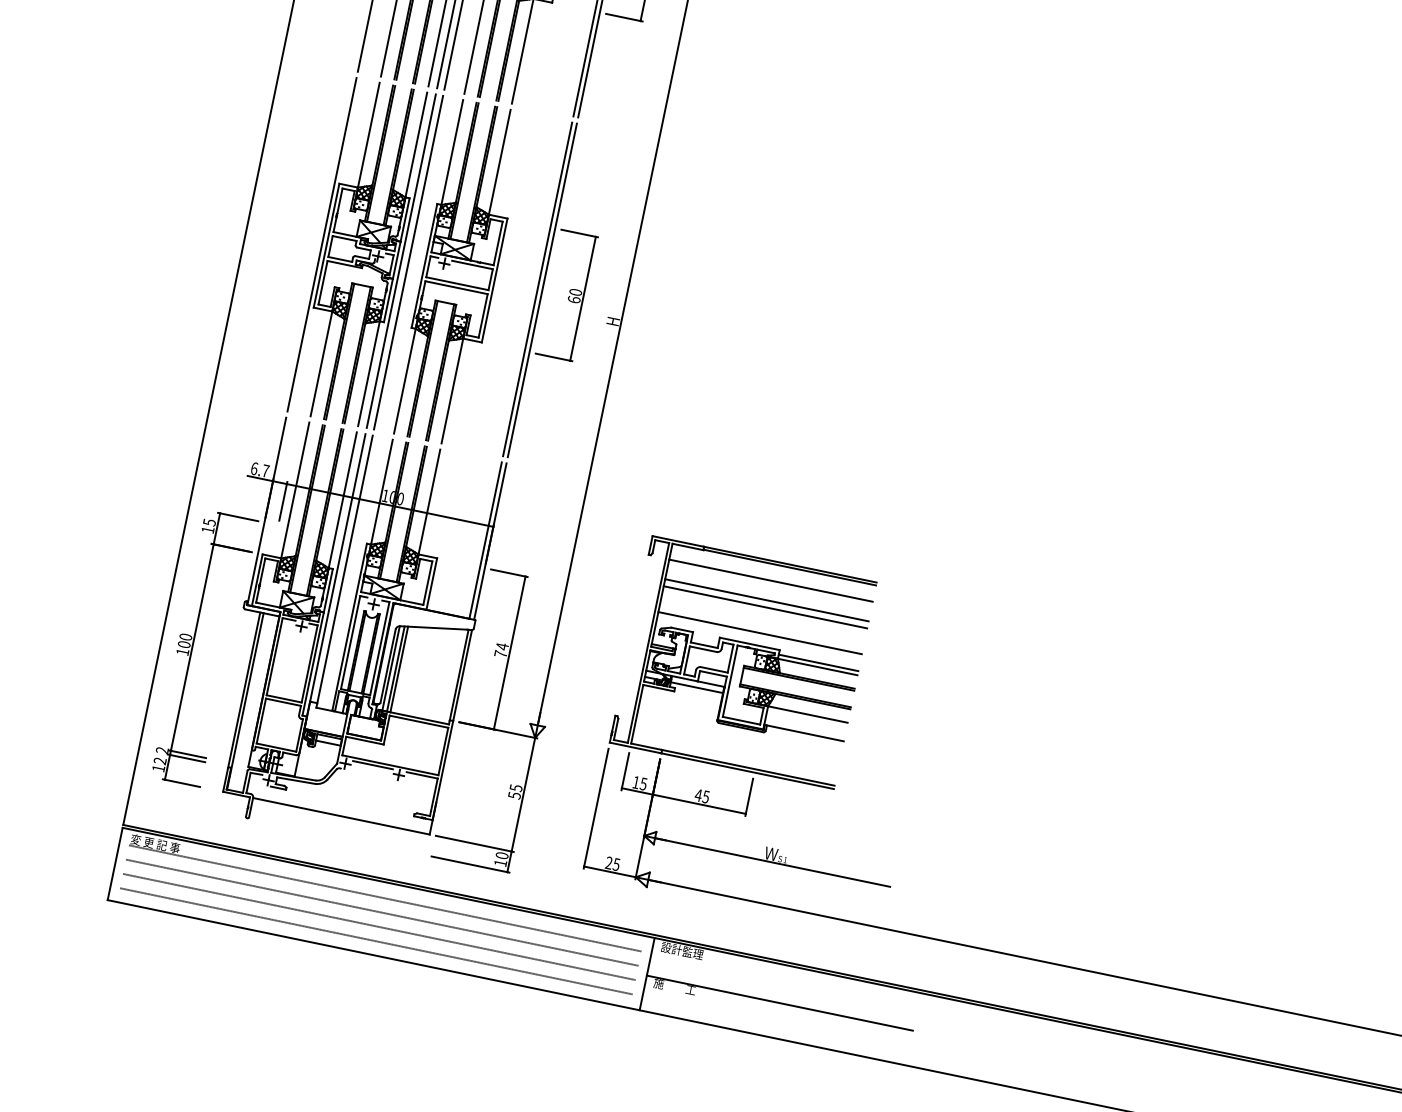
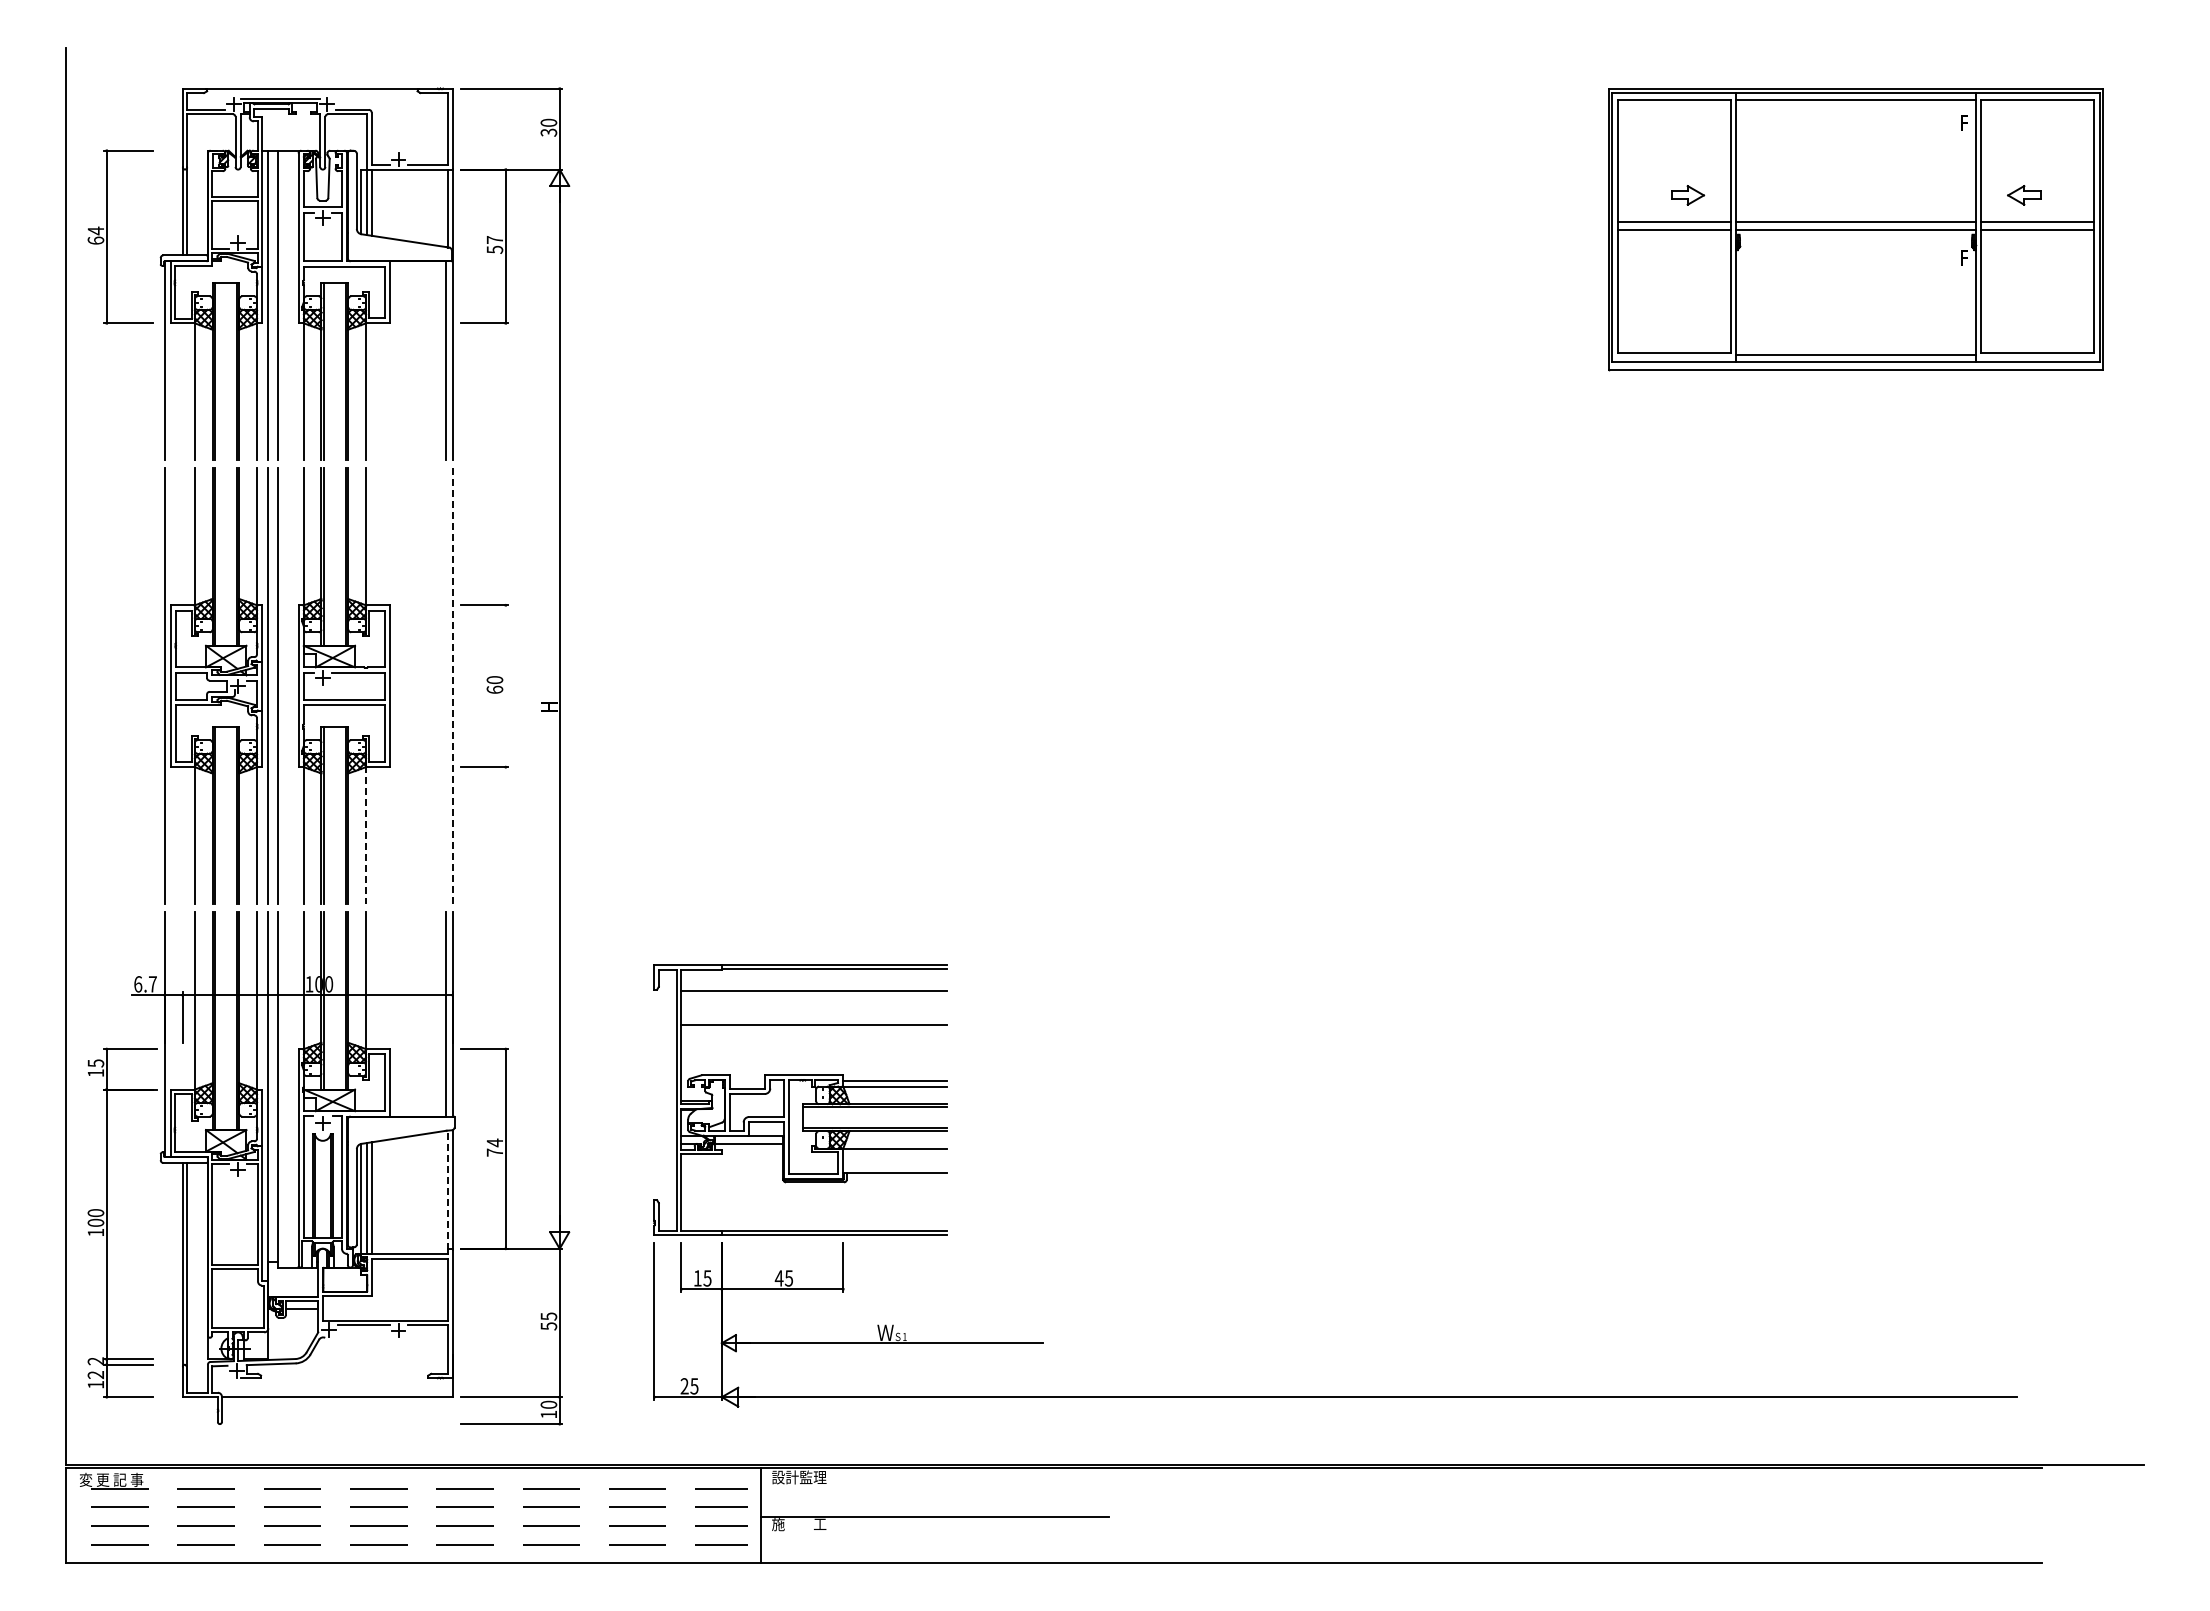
line: (537, 289) -> (446, 686), removed
line: (542, 290) -> (452, 686), solid -> dashed
line: (582, 298) -> (505, 686), removed
line: (452, 390) -> (366, 835), solid -> dashed
line: (767, 600) -> (814, 1016), removed
line: (760, 633) -> (814, 1059), removed
line: (459, 674) -> (448, 1189), solid -> dashed

